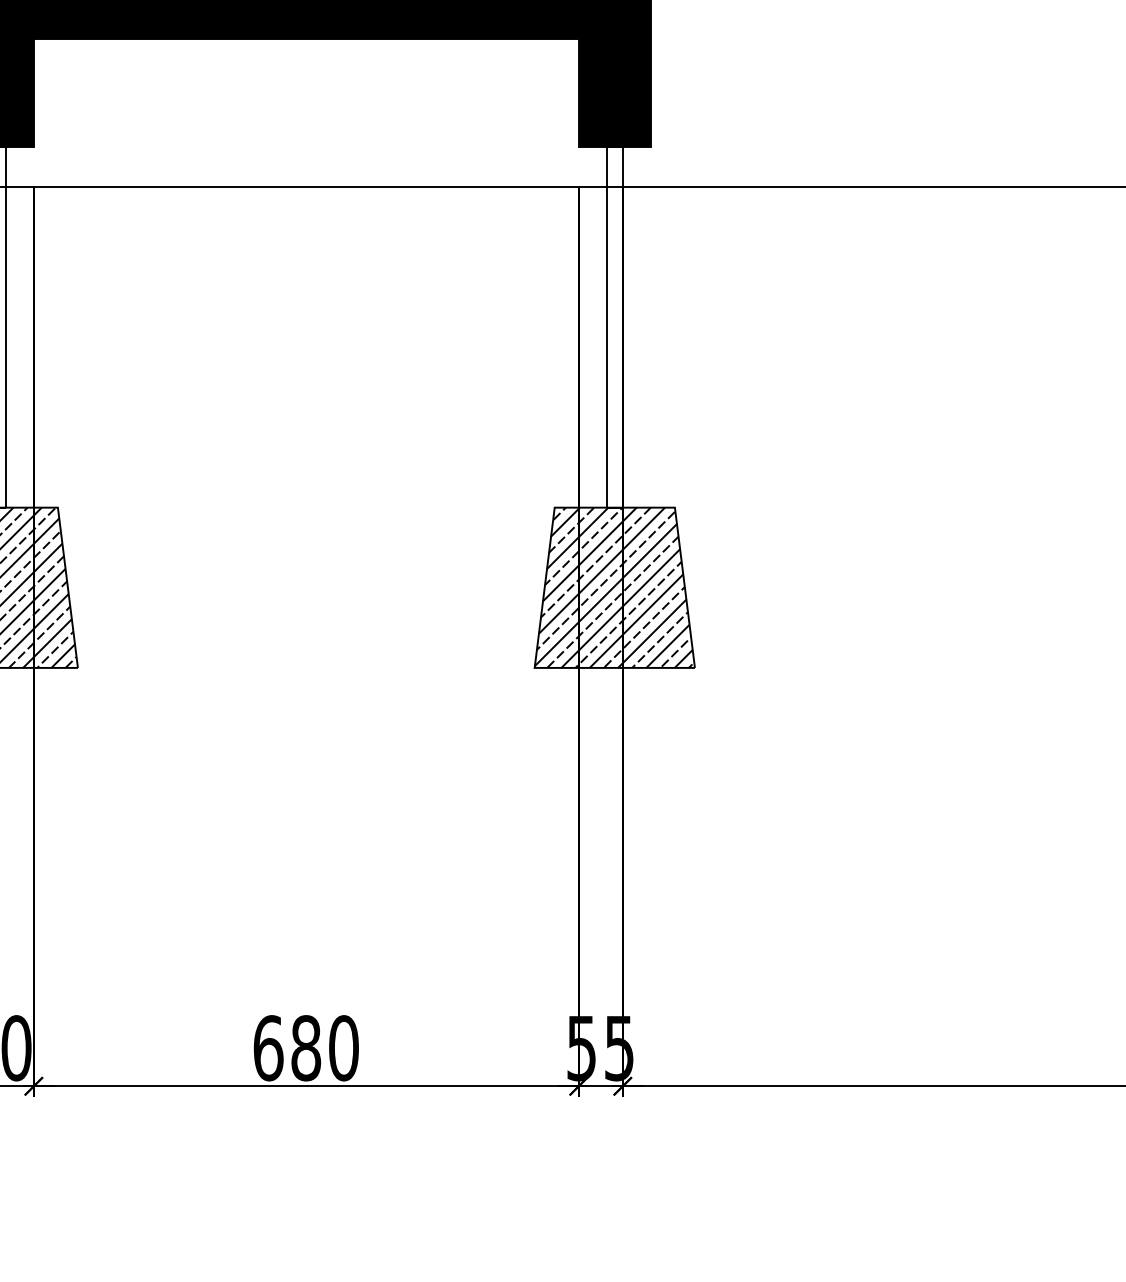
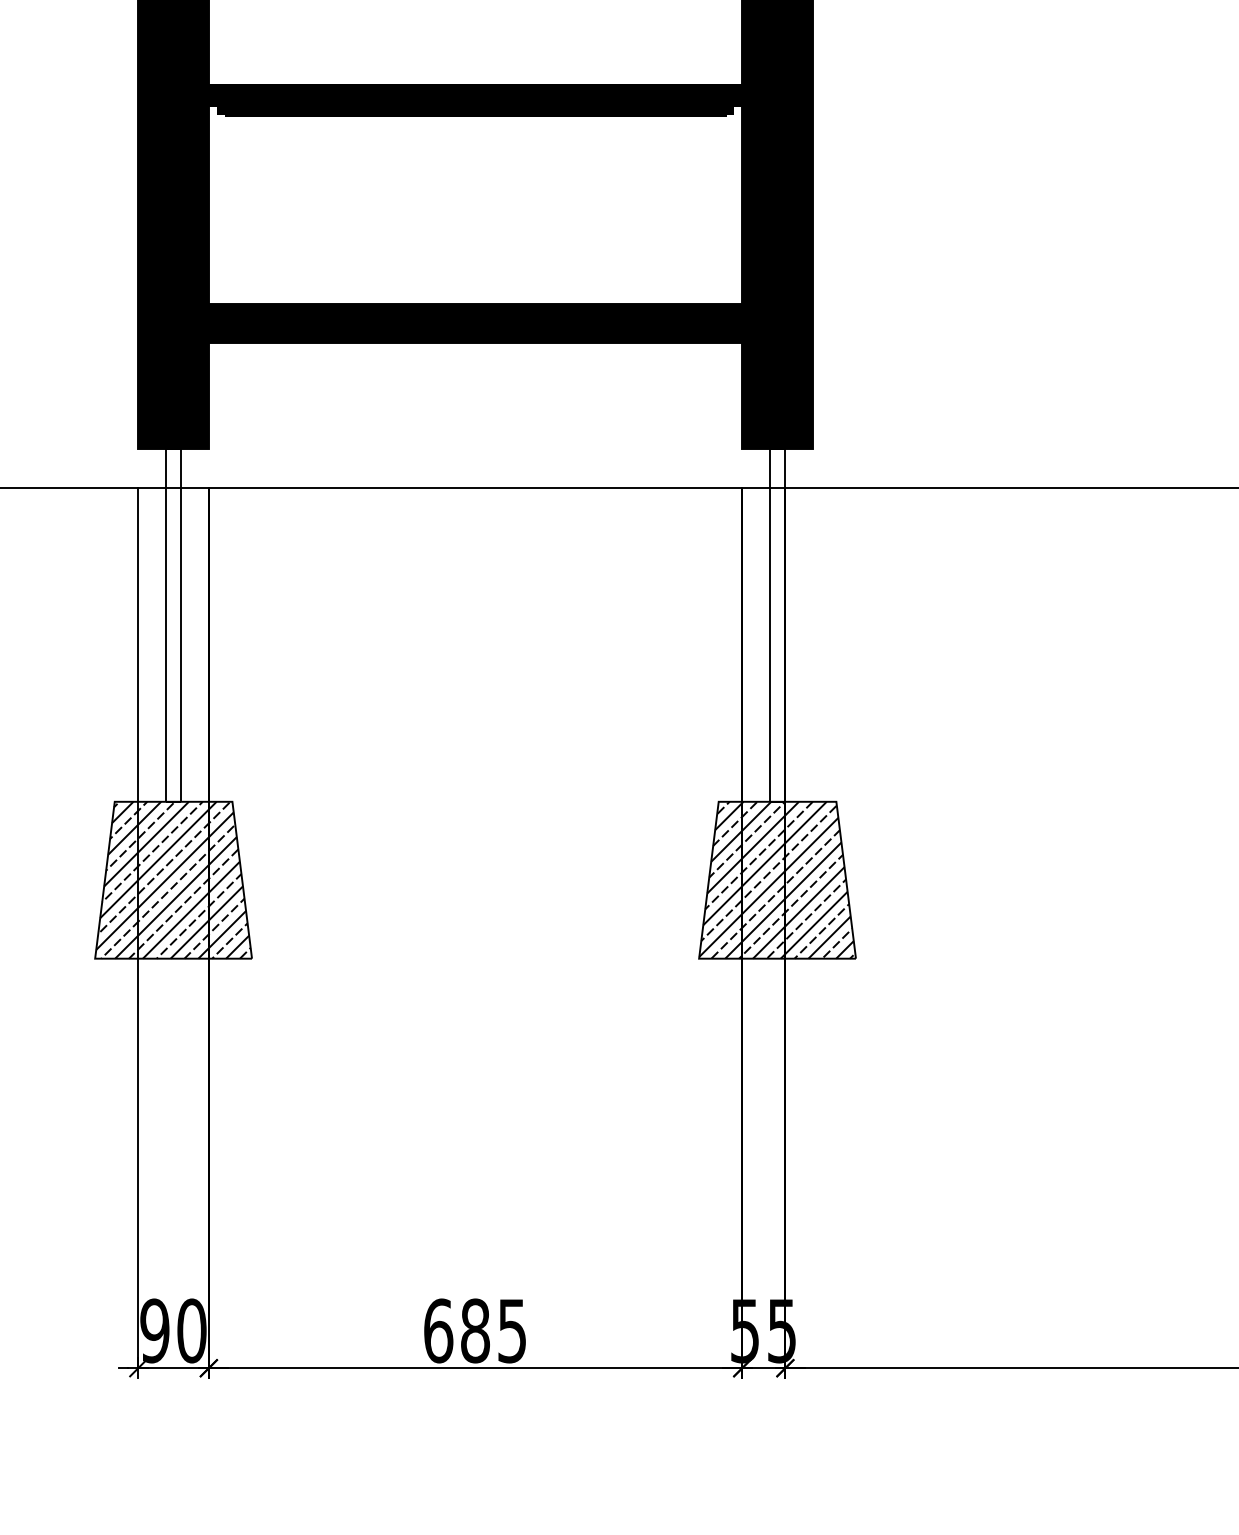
text: (344, 1047) -> (512, 1330), 680 -> 685

